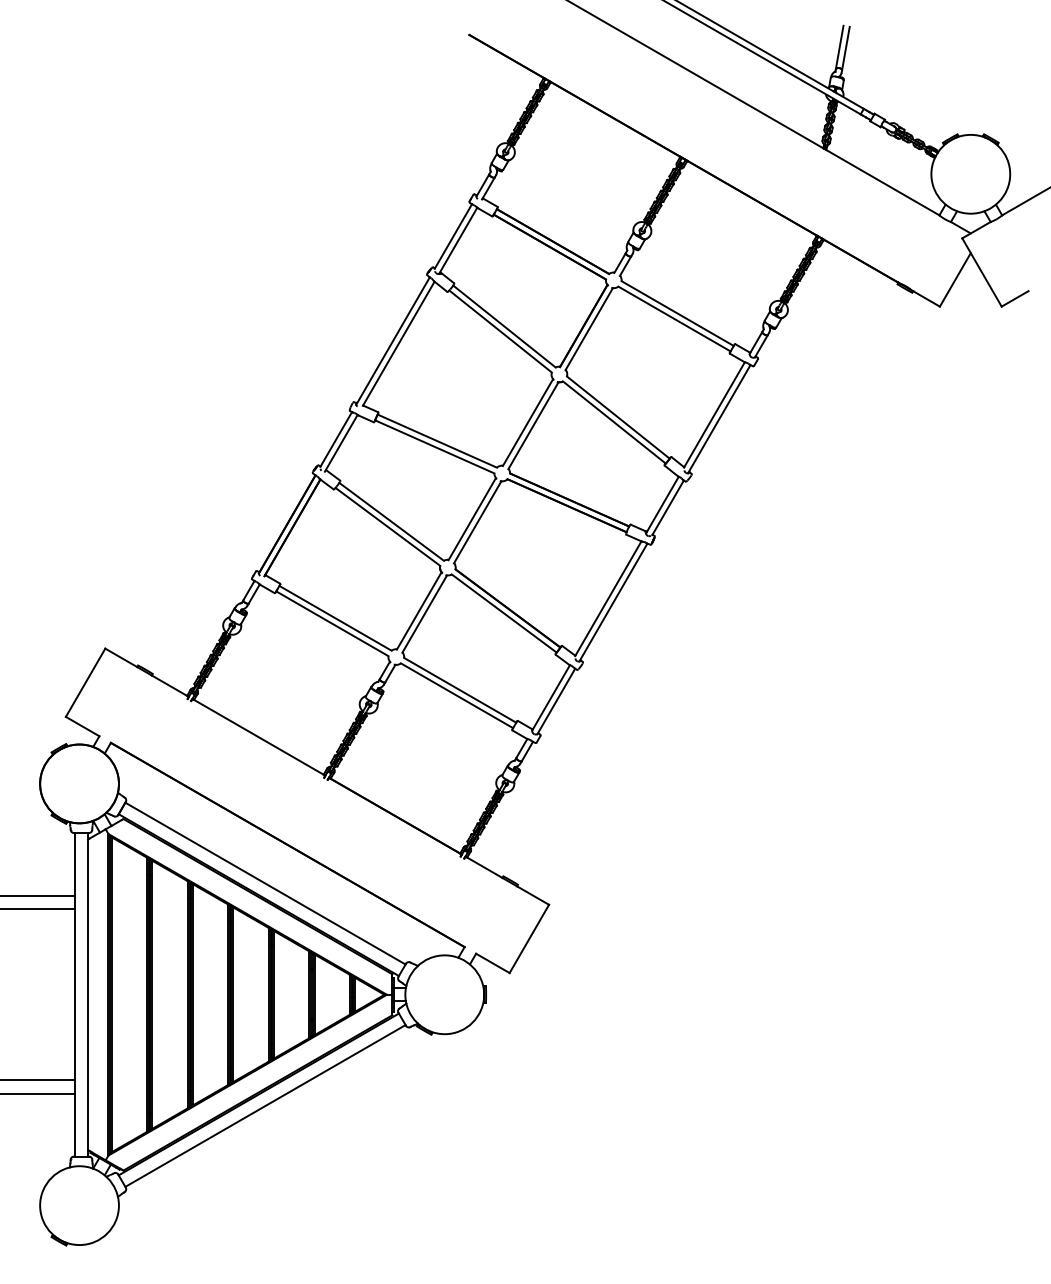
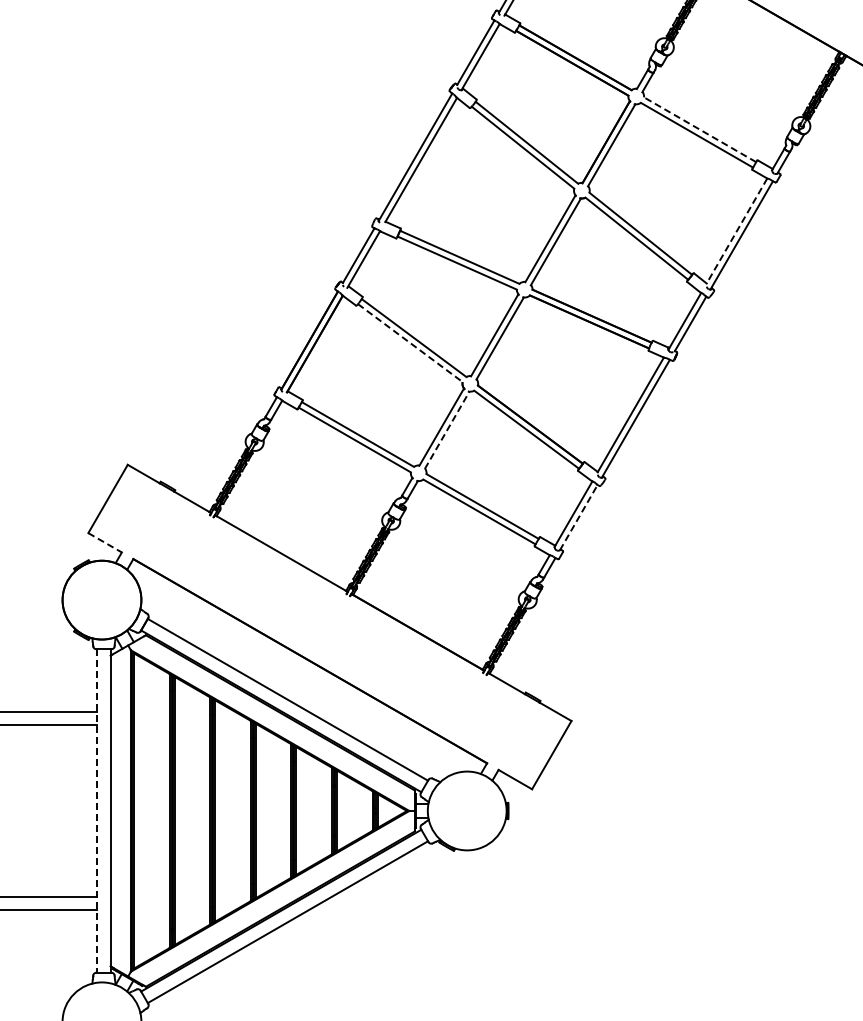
line: (677, 313) -> (699, 129), solid -> dashed
line: (714, 414) -> (736, 230), solid -> dashed
line: (388, 527) -> (410, 343), solid -> dashed
line: (424, 614) -> (446, 430), solid -> dashed
line: (556, 701) -> (578, 517), solid -> dashed
line: (83, 726) -> (105, 542), solid -> dashed
line: (74, 994) -> (96, 810), solid -> dashed

